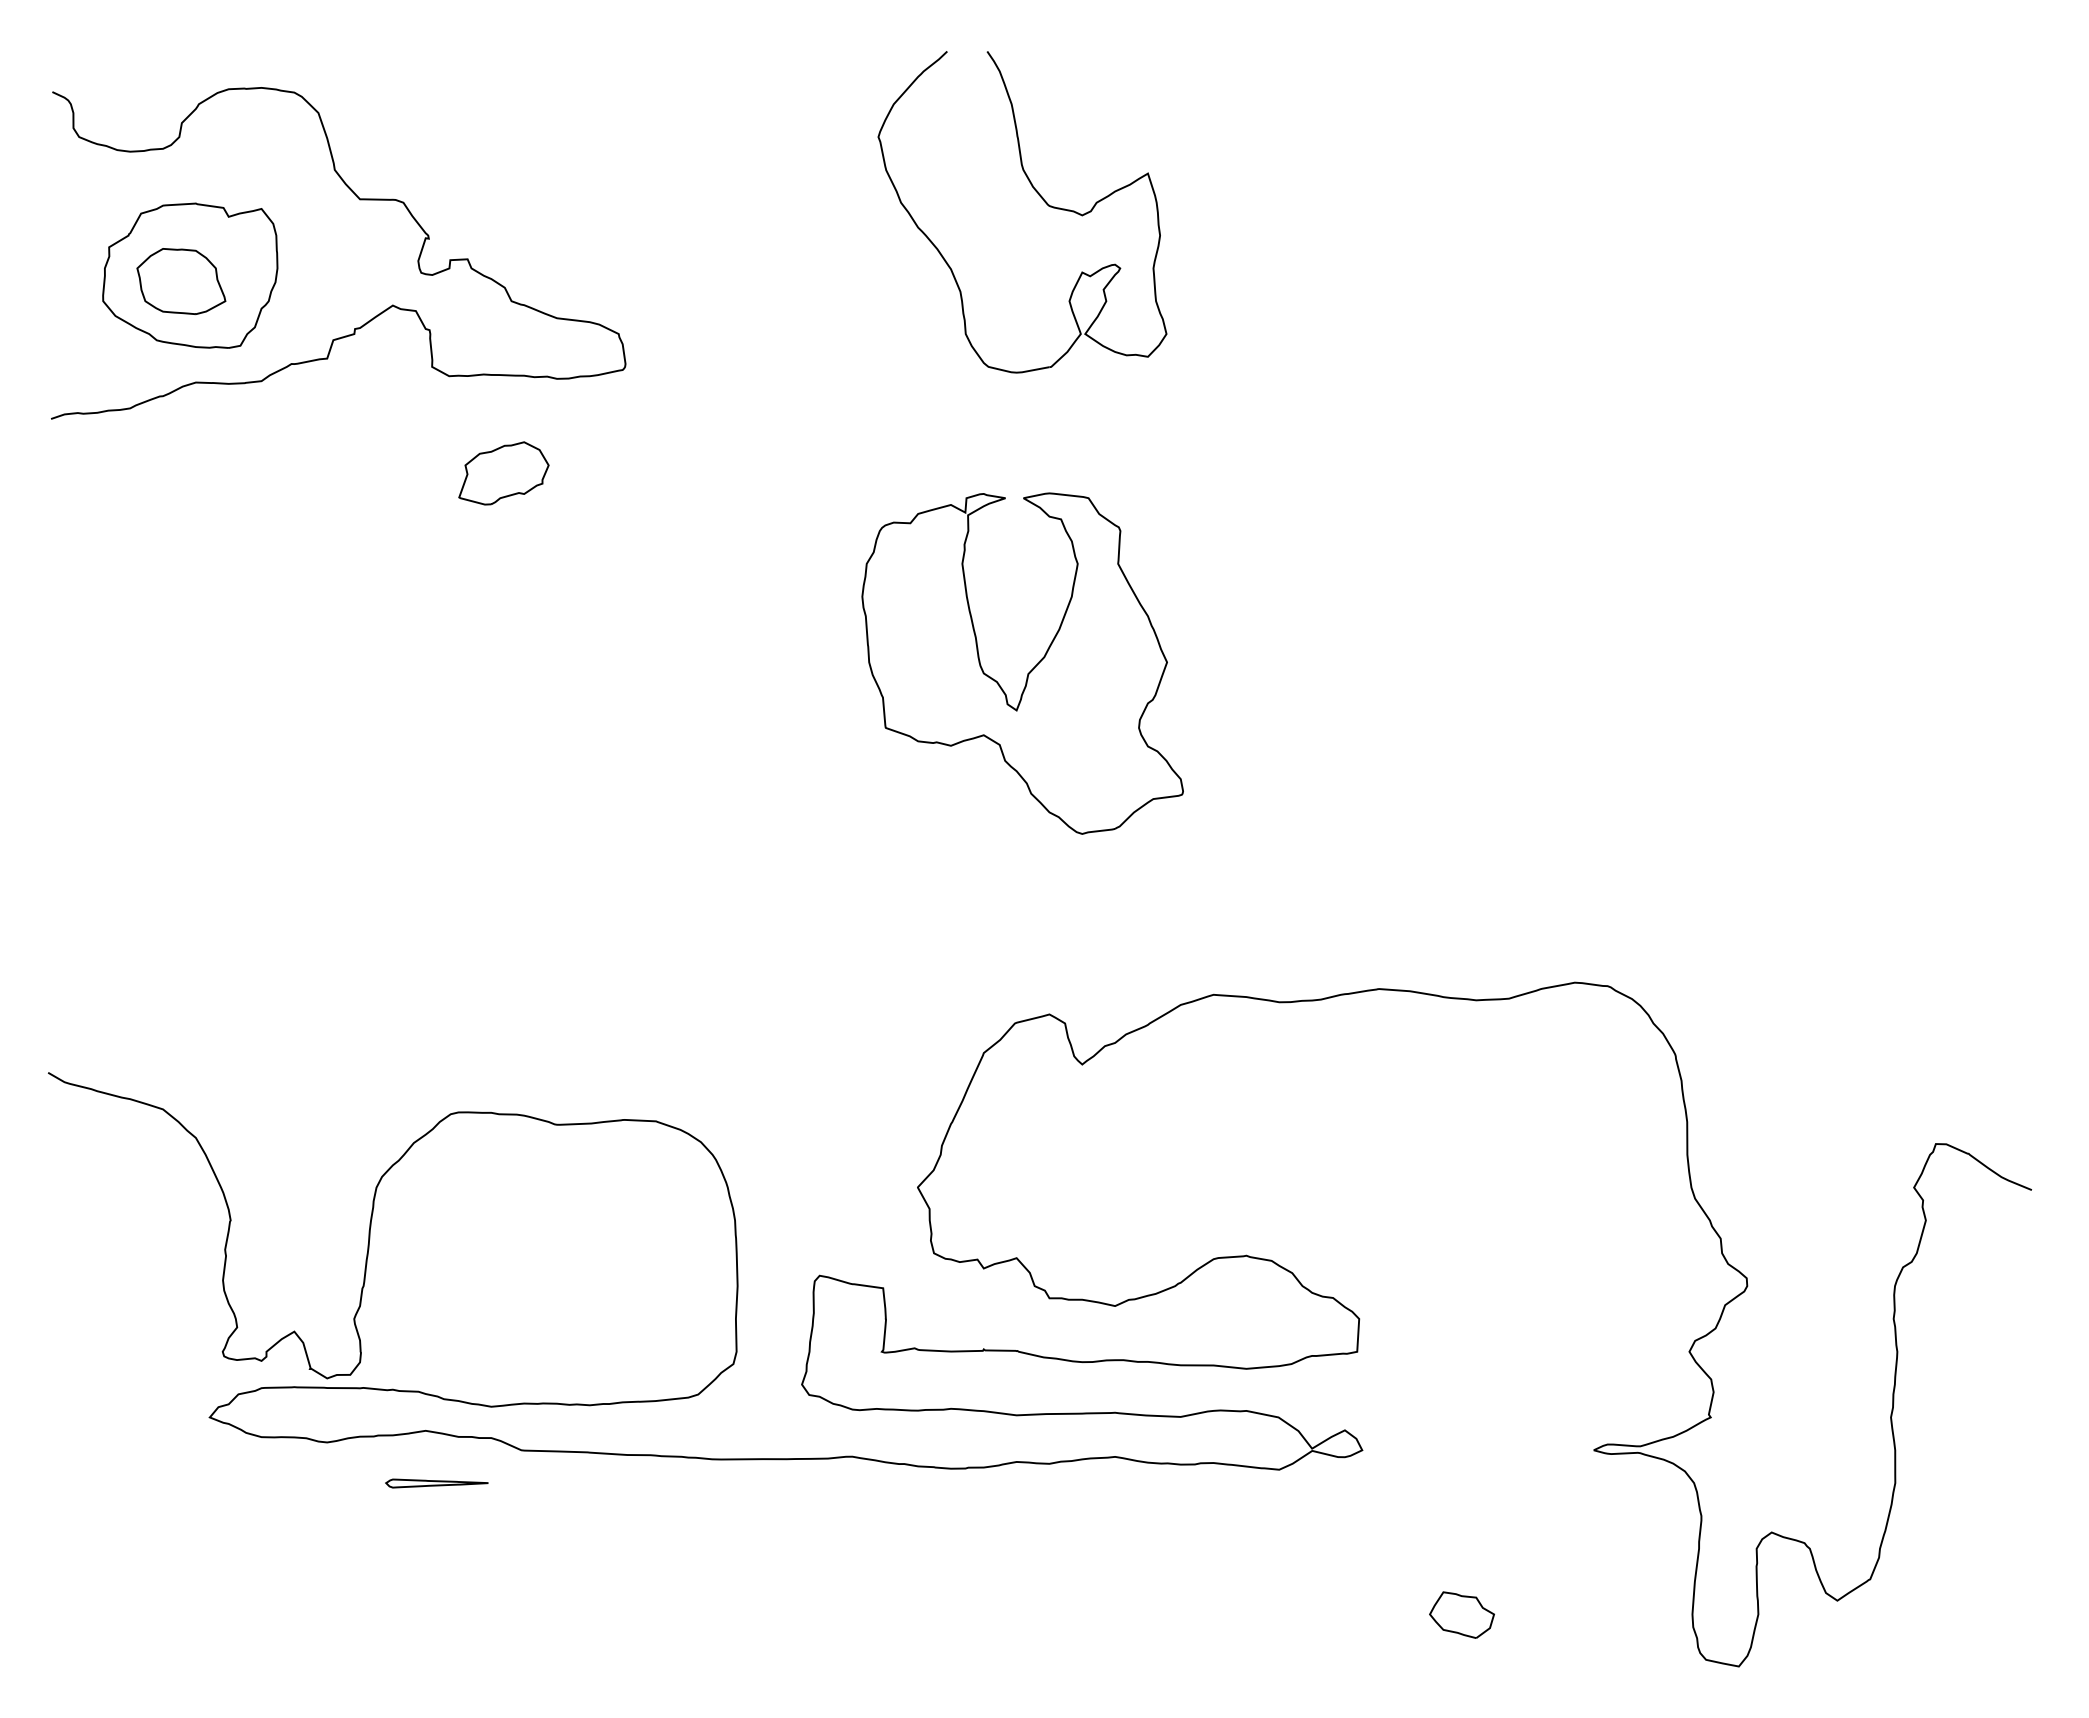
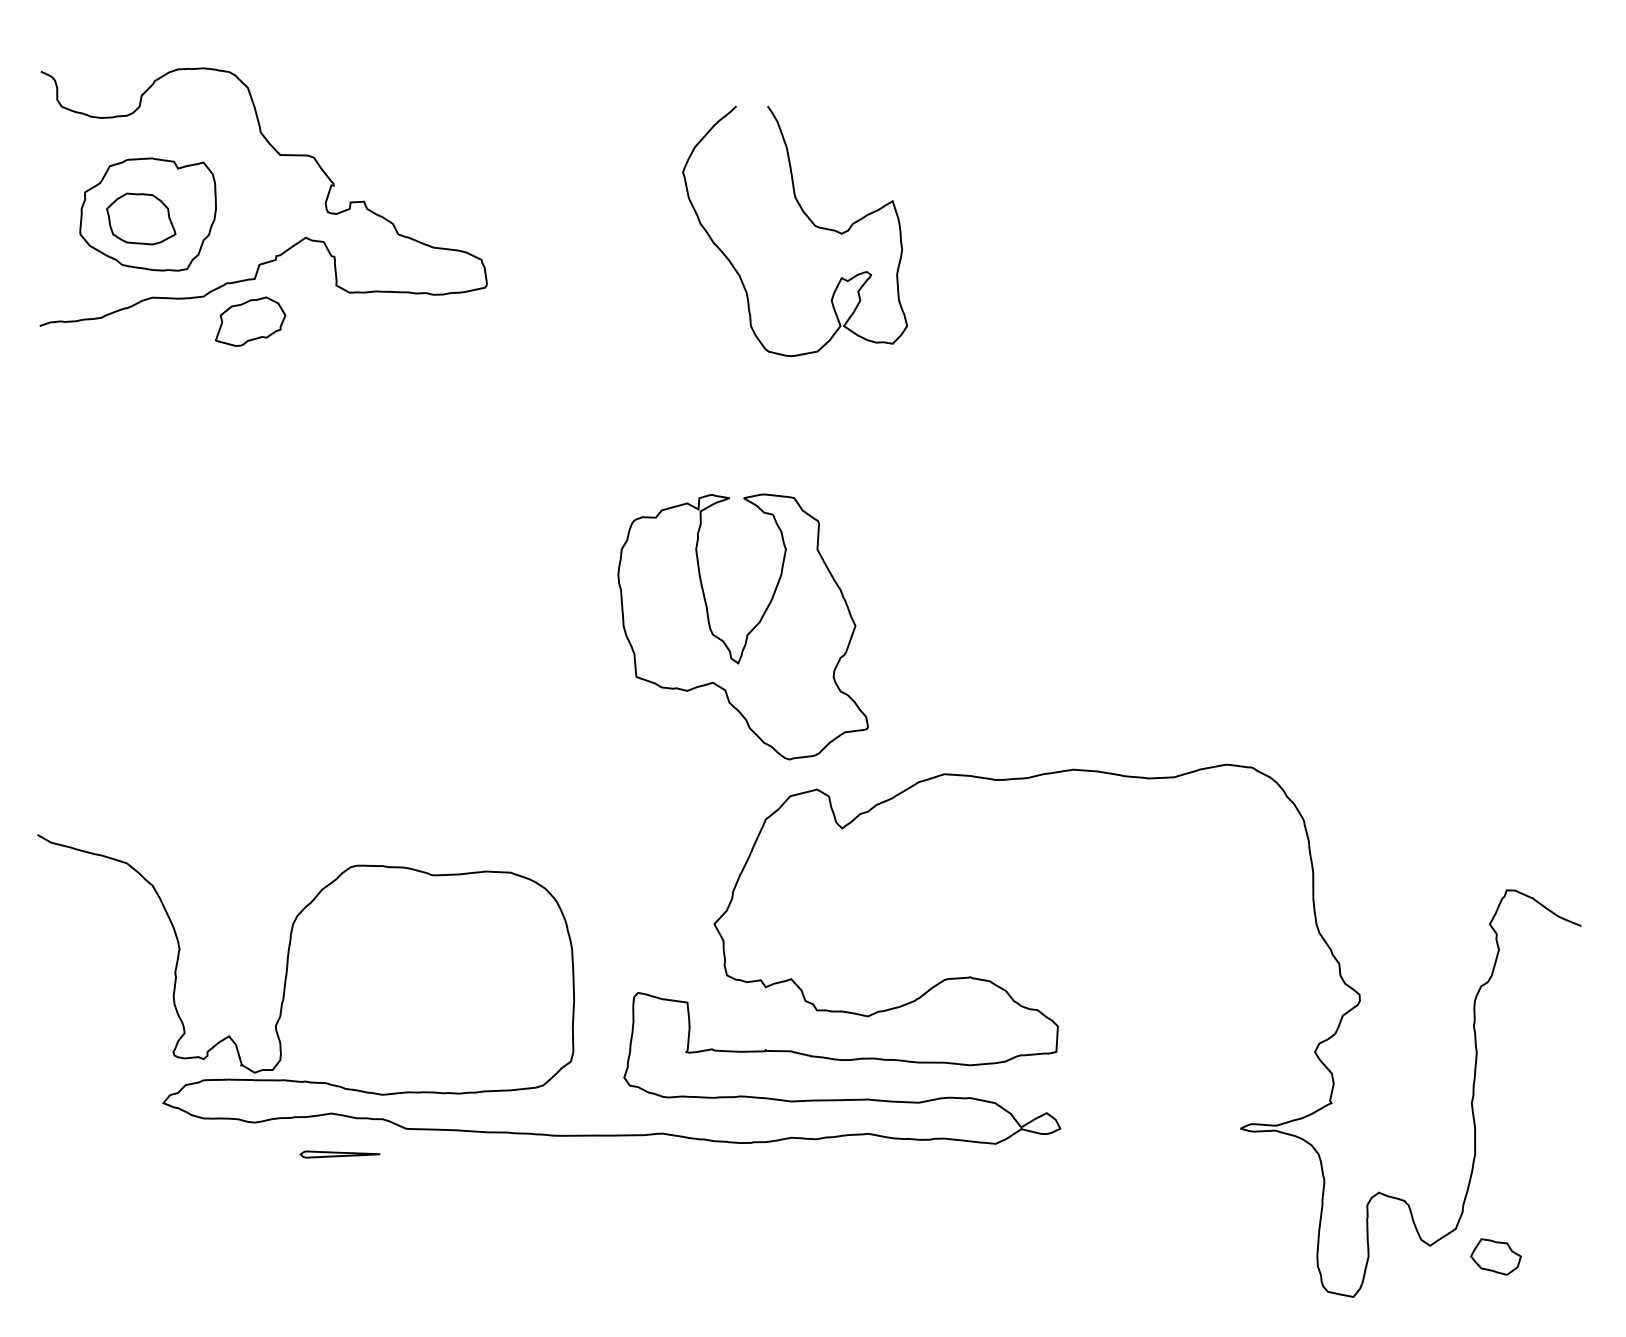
part: (1039, 196) -> (808, 219), moved
part: (503, 473) -> (250, 321), moved
part: (1030, 670) -> (749, 632), moved
part: (1461, 1614) -> (1495, 1256), moved

